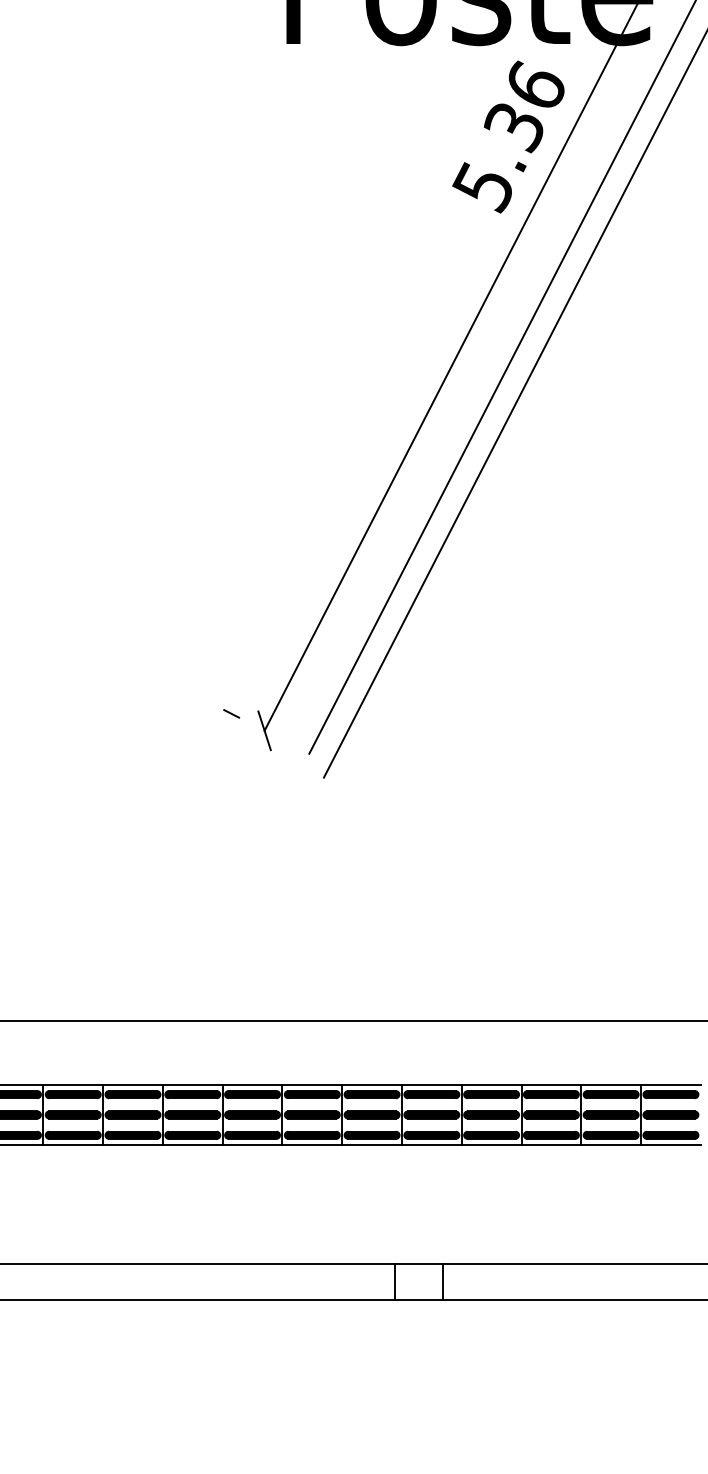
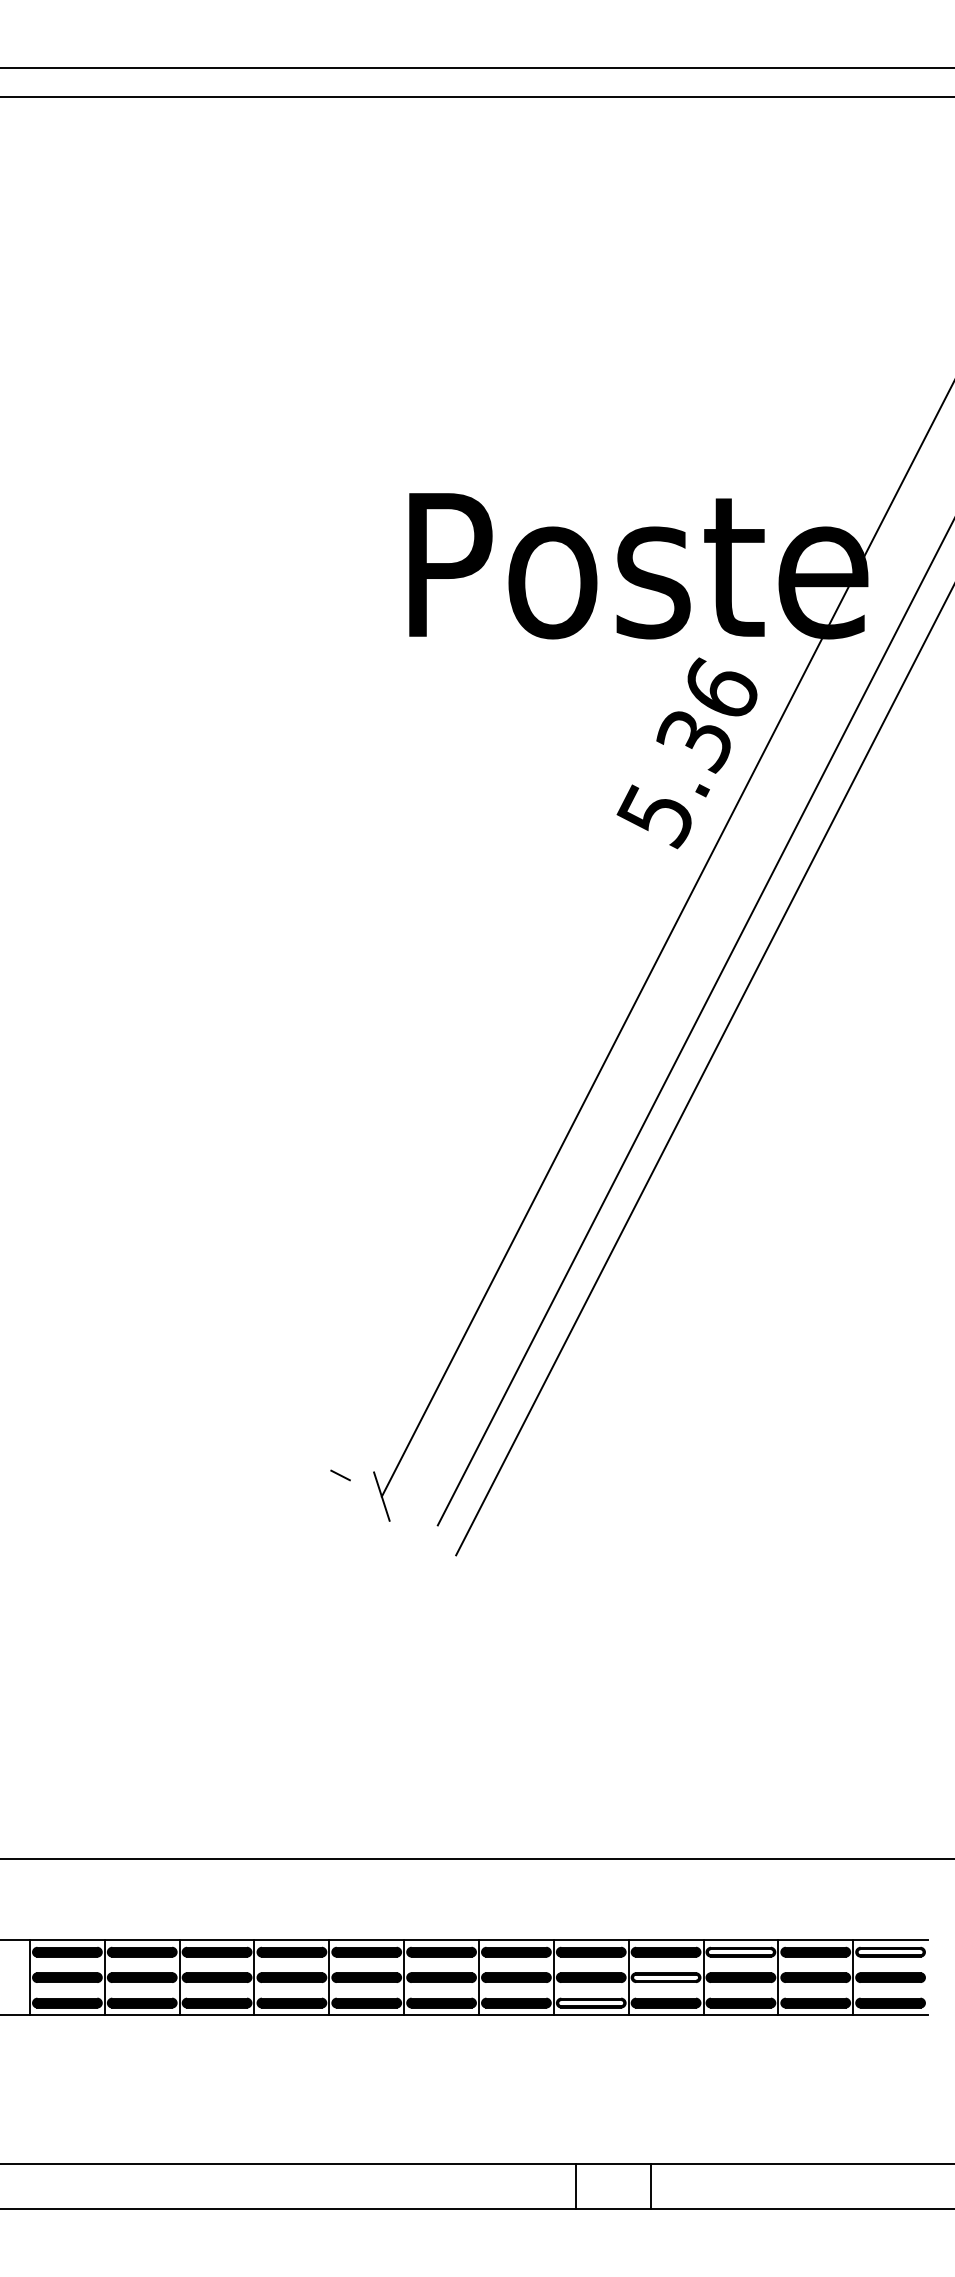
fill: (551, 1094) -> (740, 1952), removed
fill: (670, 1094) -> (890, 1952), removed
fill: (491, 1114) -> (665, 1977), removed
fill: (431, 1135) -> (590, 2003), removed
line: (395, 1280) -> (576, 2185), moved
line: (442, 1280) -> (650, 2185), moved

